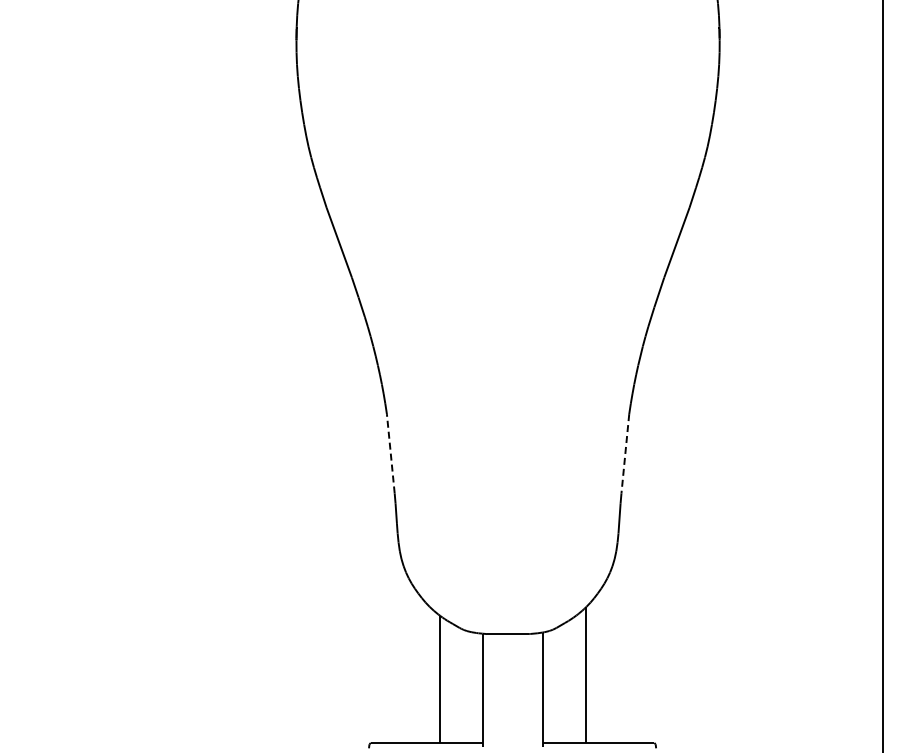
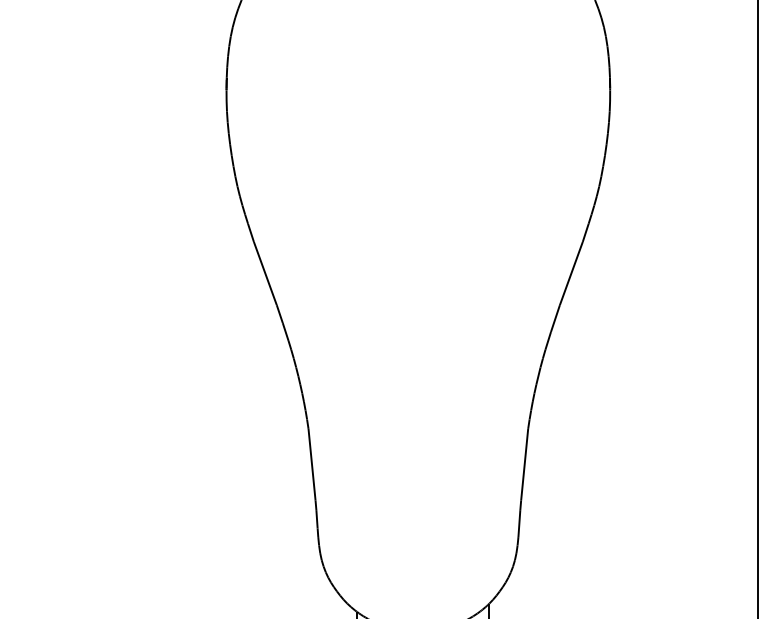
line: (390, 453) -> (311, 464), dashed -> solid
line: (625, 453) -> (524, 464), dashed -> solid

